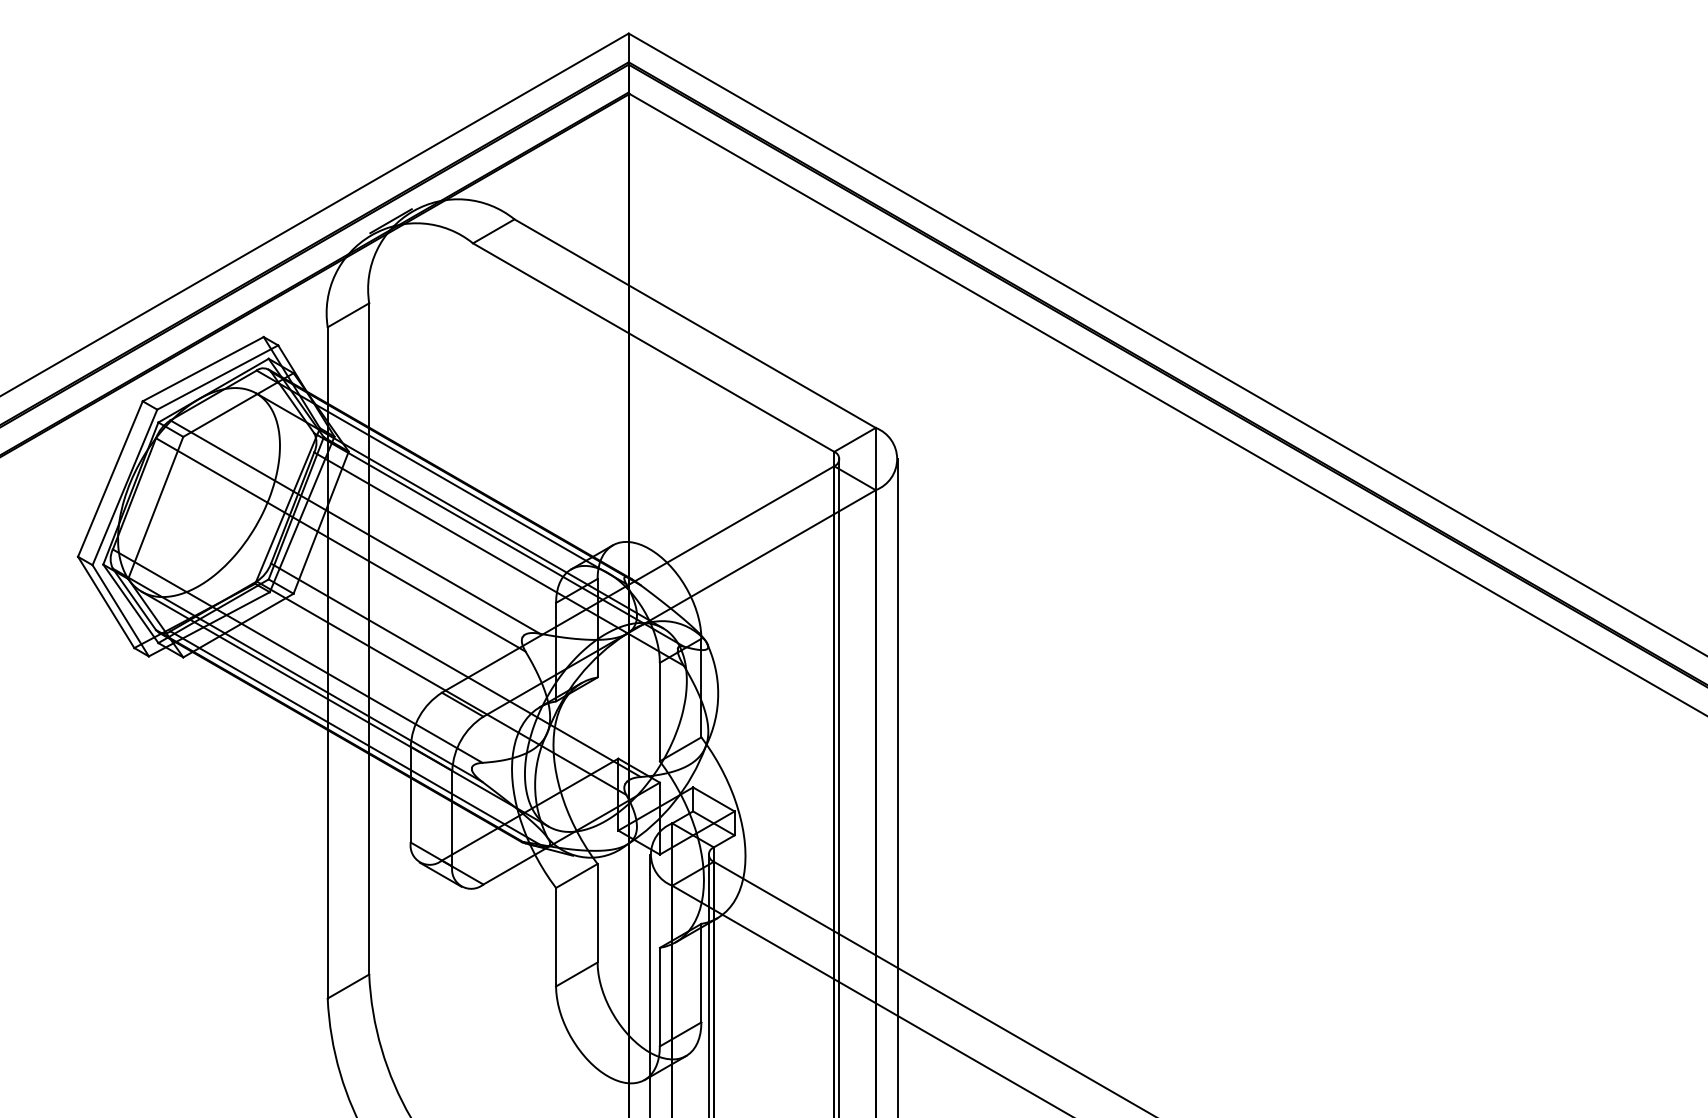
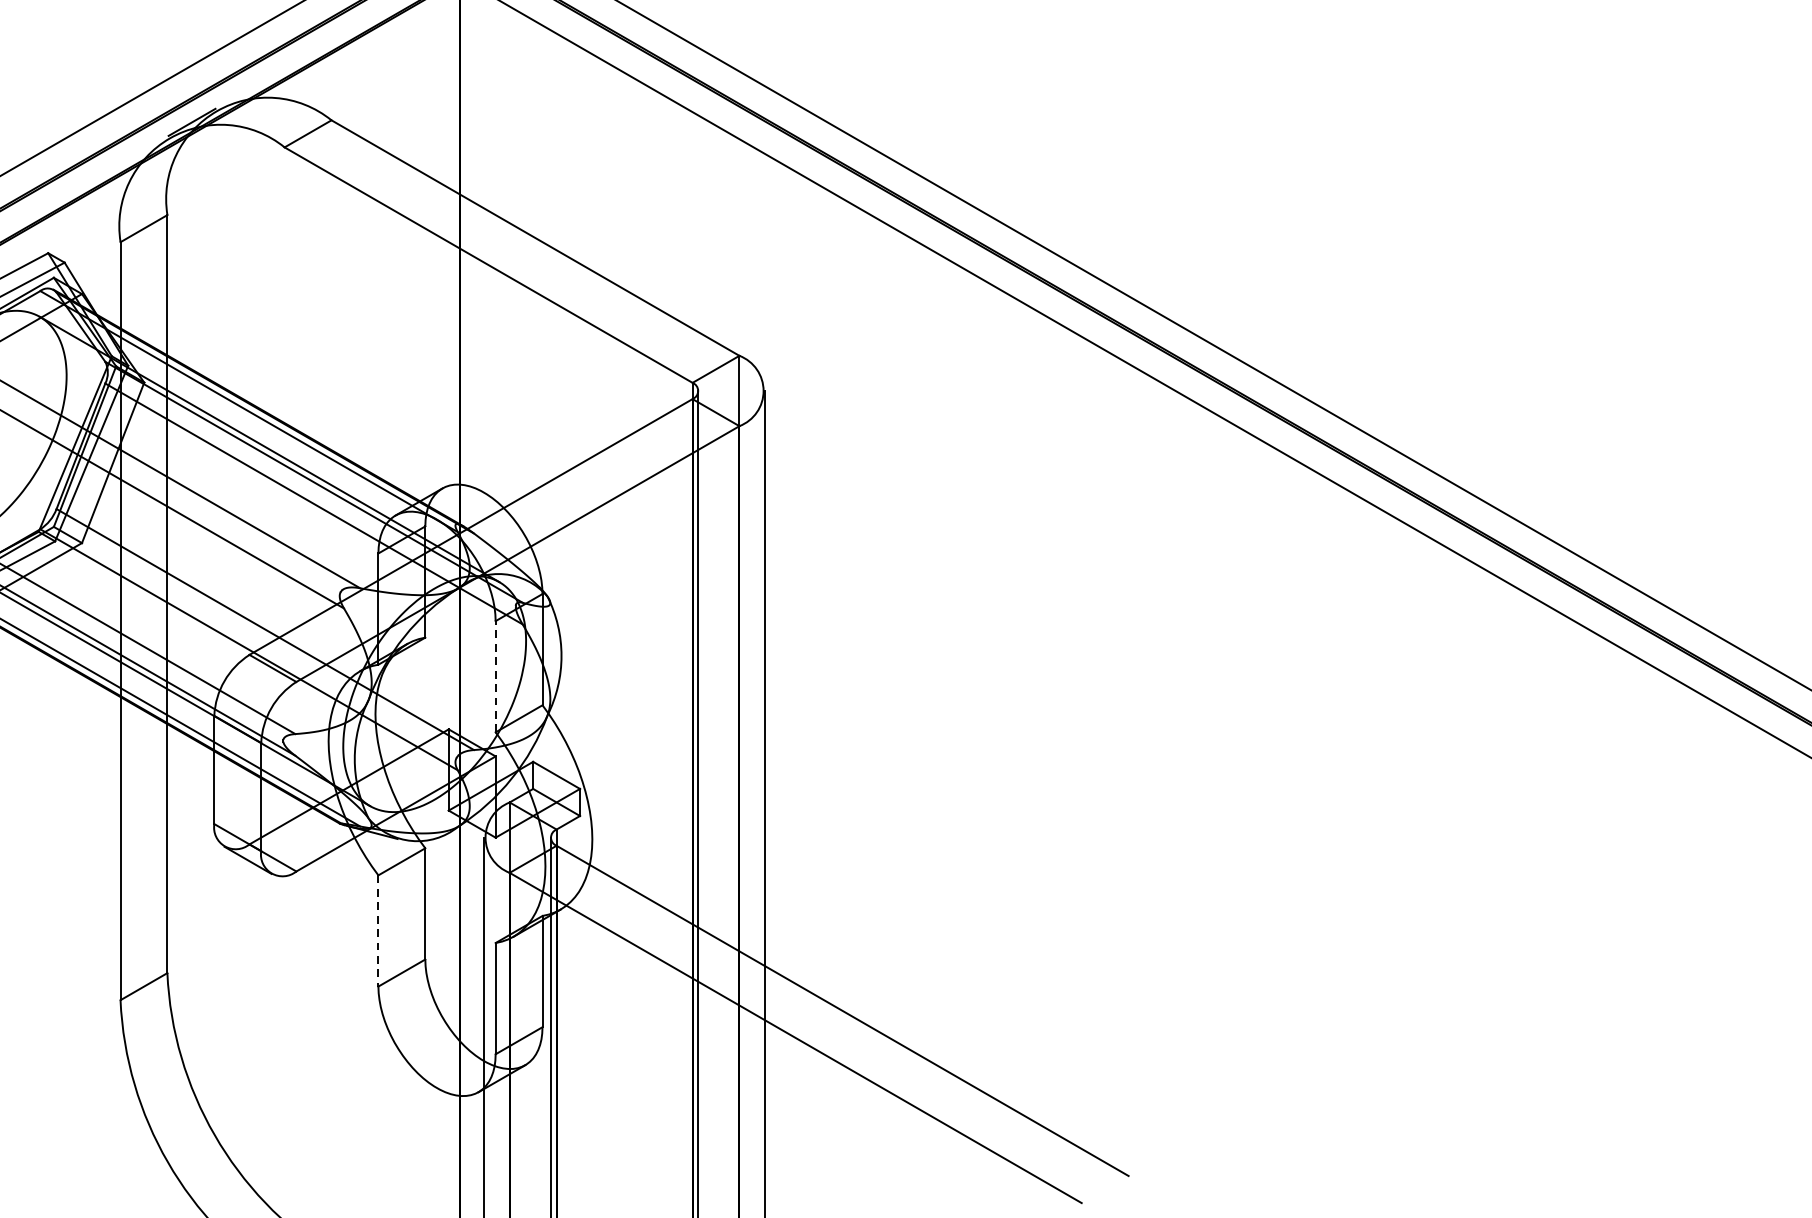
line: (659, 711) -> (495, 676), solid -> dashed
line: (556, 937) -> (378, 931), solid -> dashed

